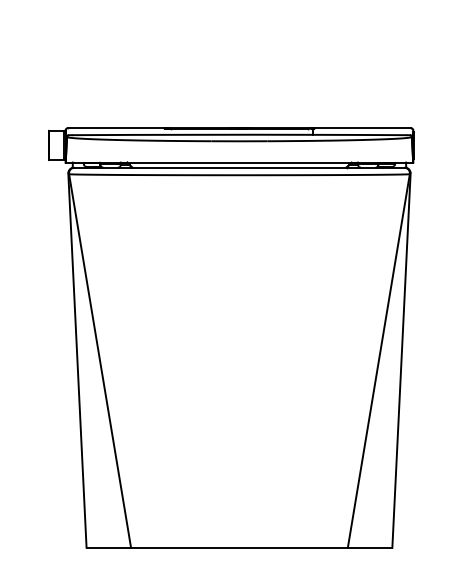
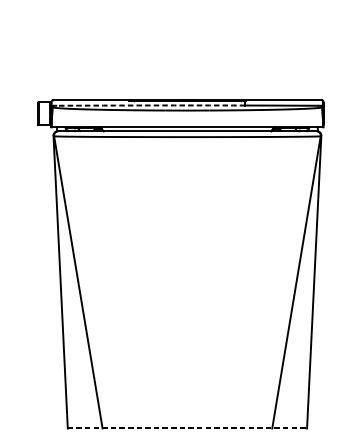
arc: (192, 134) -> (150, 105), solid -> dashed
line: (239, 547) -> (187, 428), solid -> dashed

